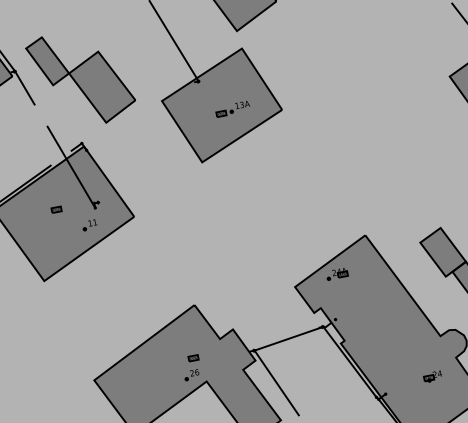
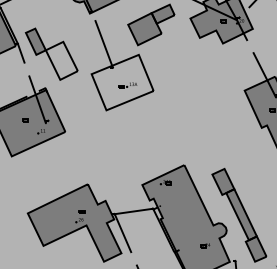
fill: (101, 86) -> (61, 60), removed
fill: (221, 105) -> (122, 82), removed

